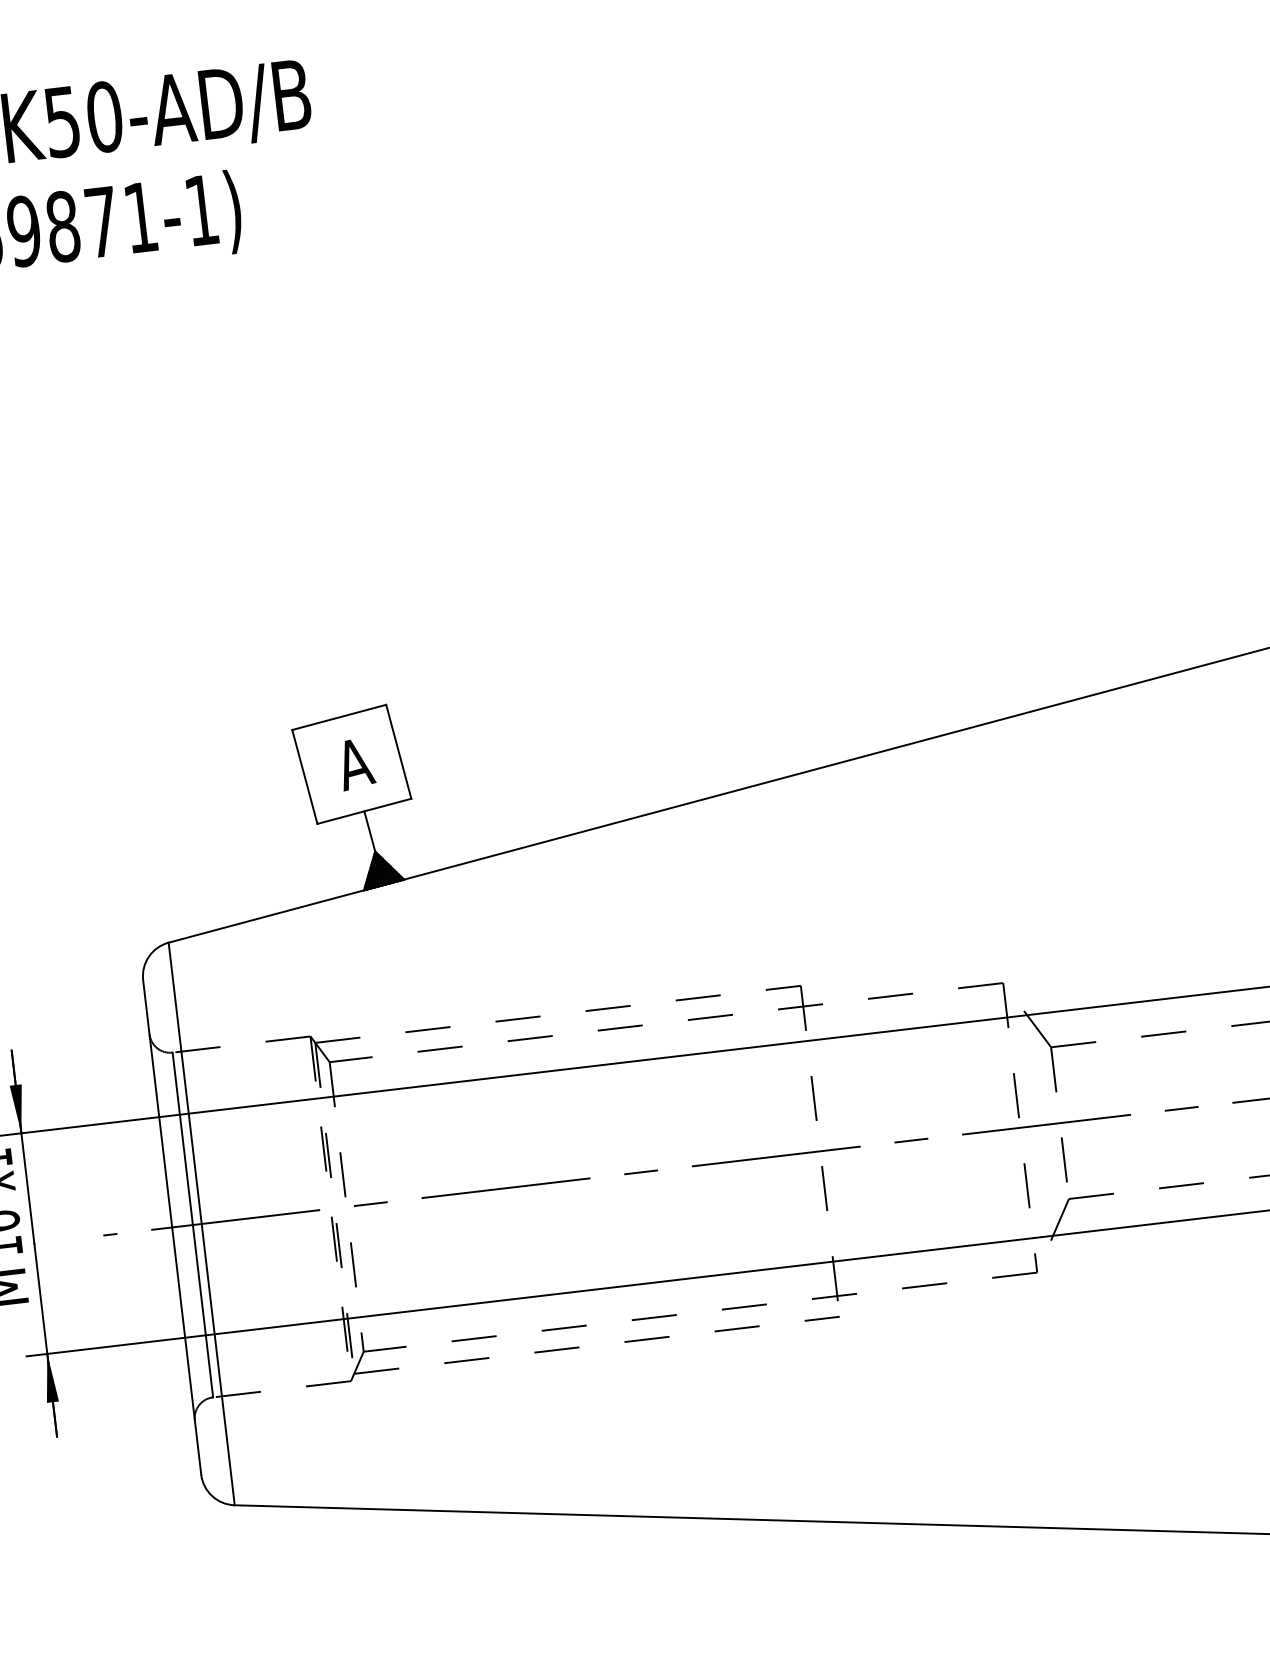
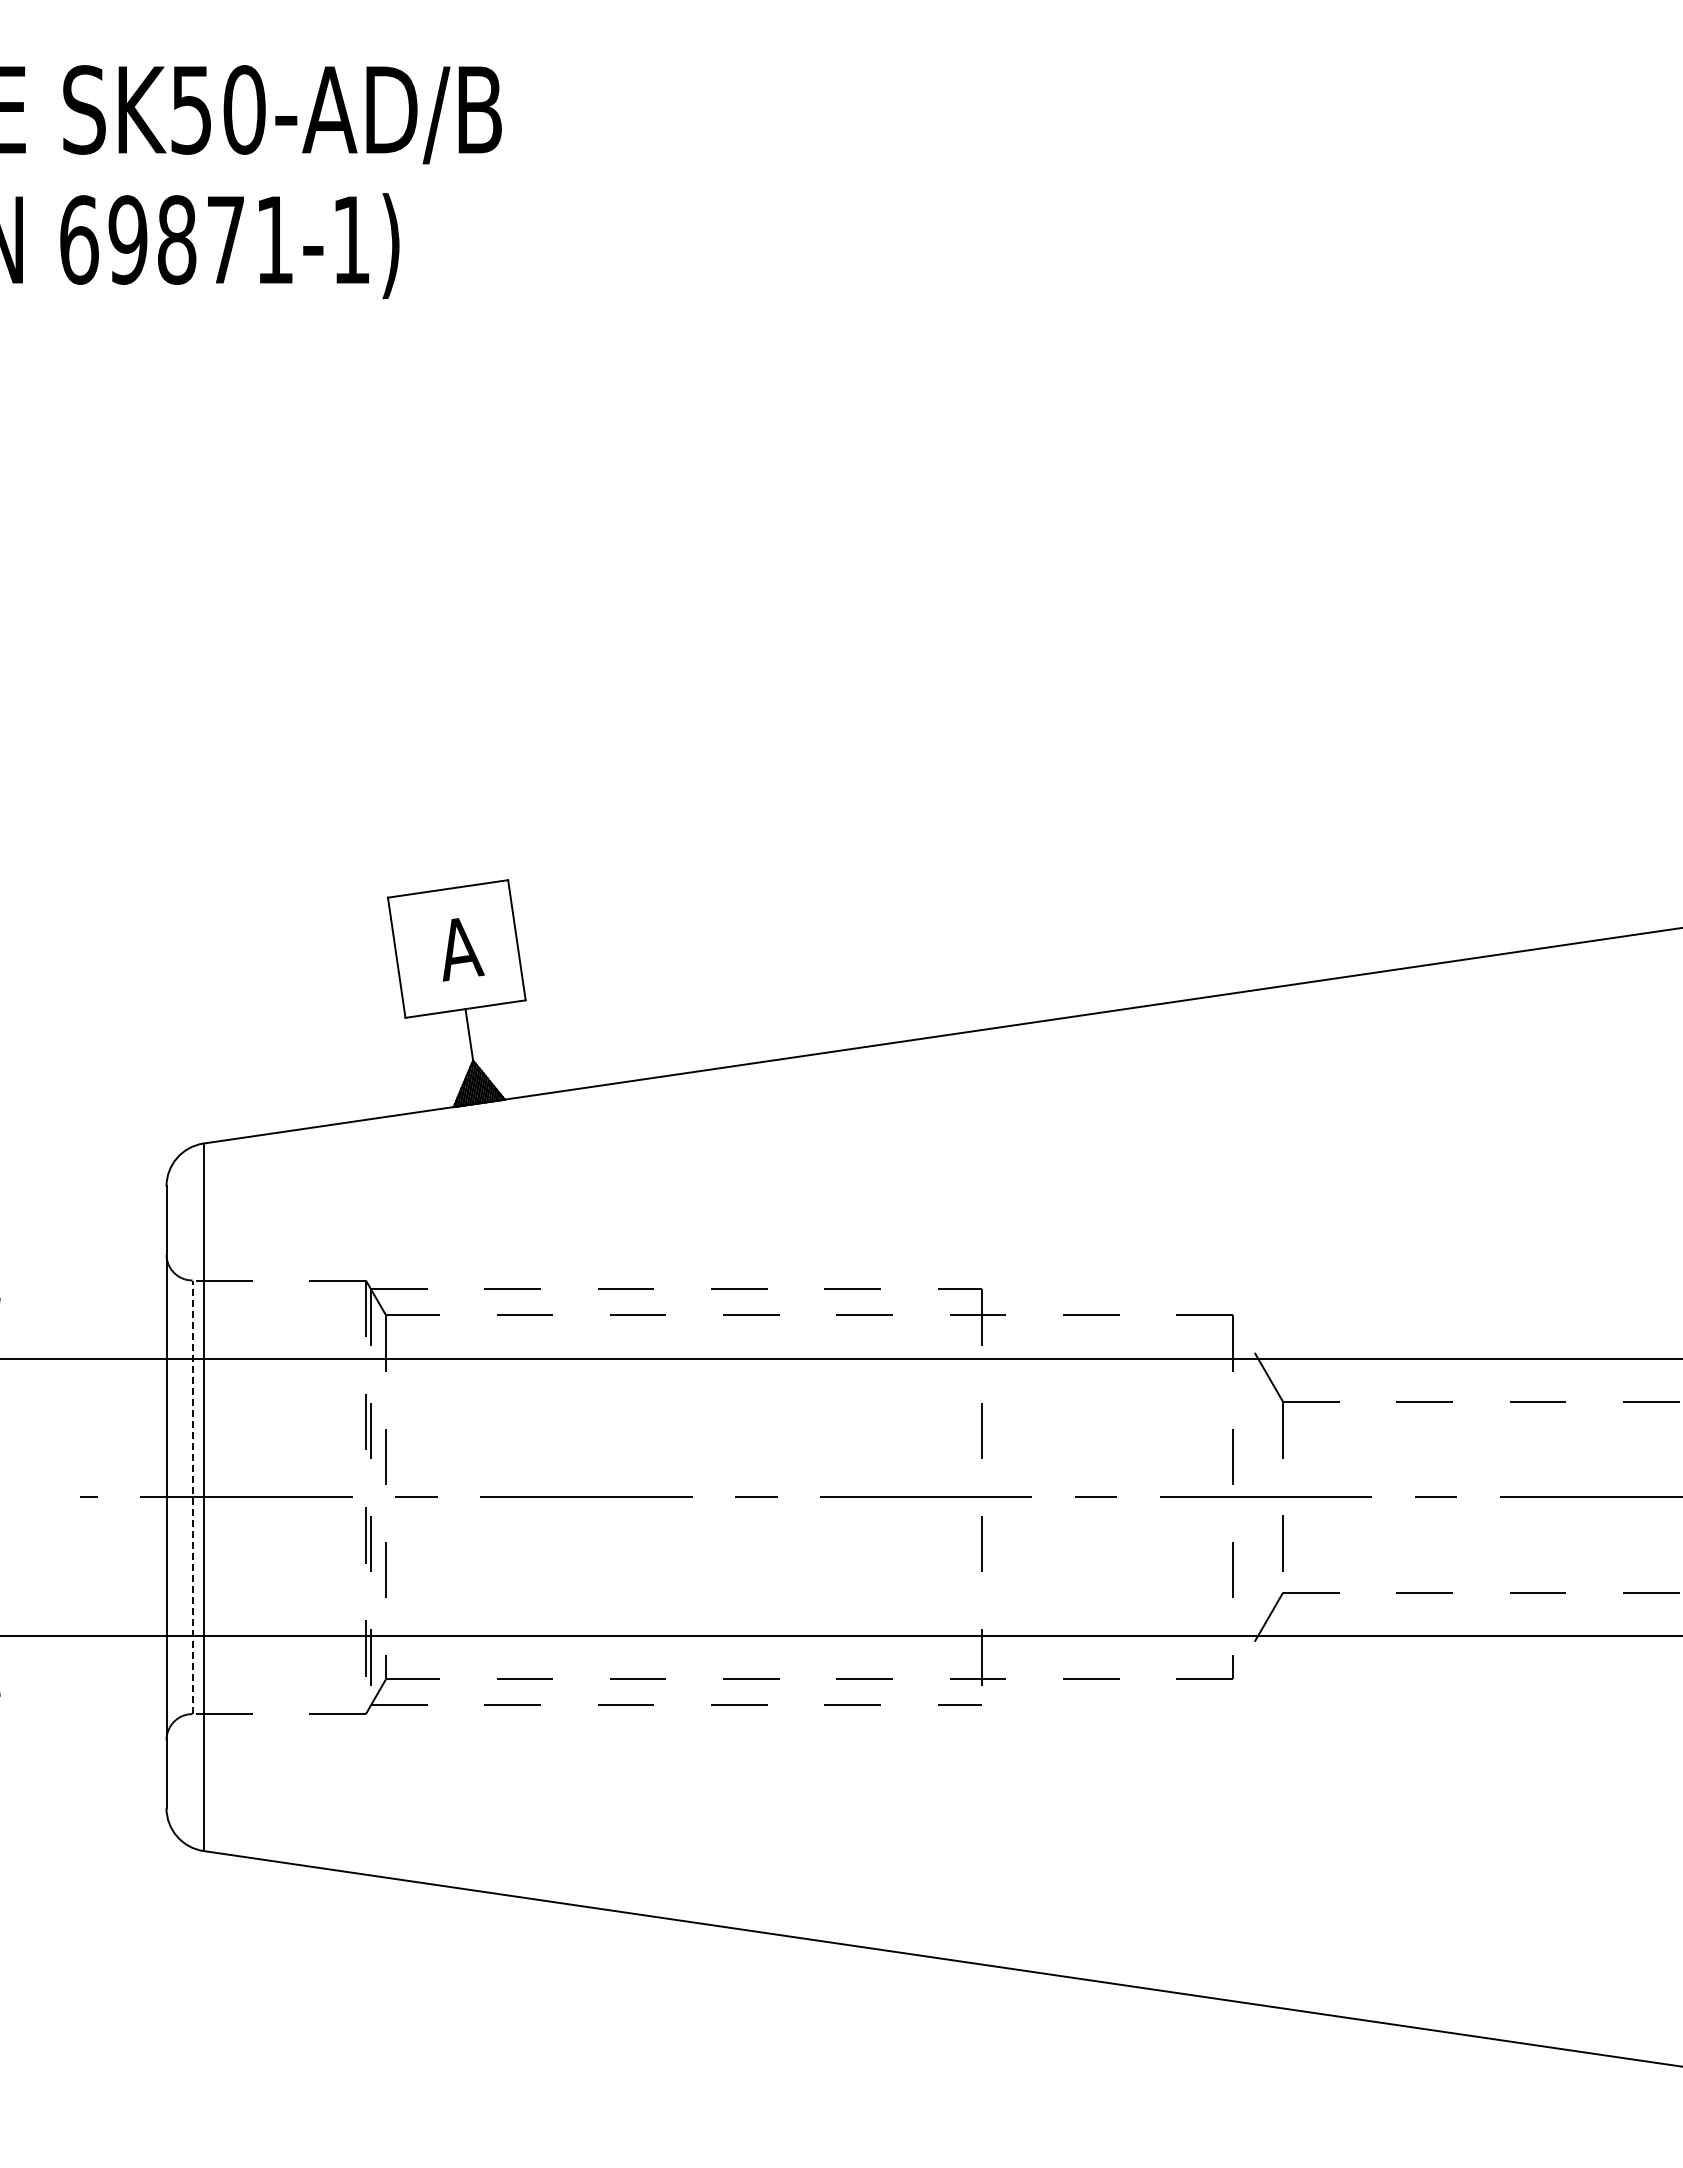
line: (192, 1225) -> (192, 1497), solid -> dashed

